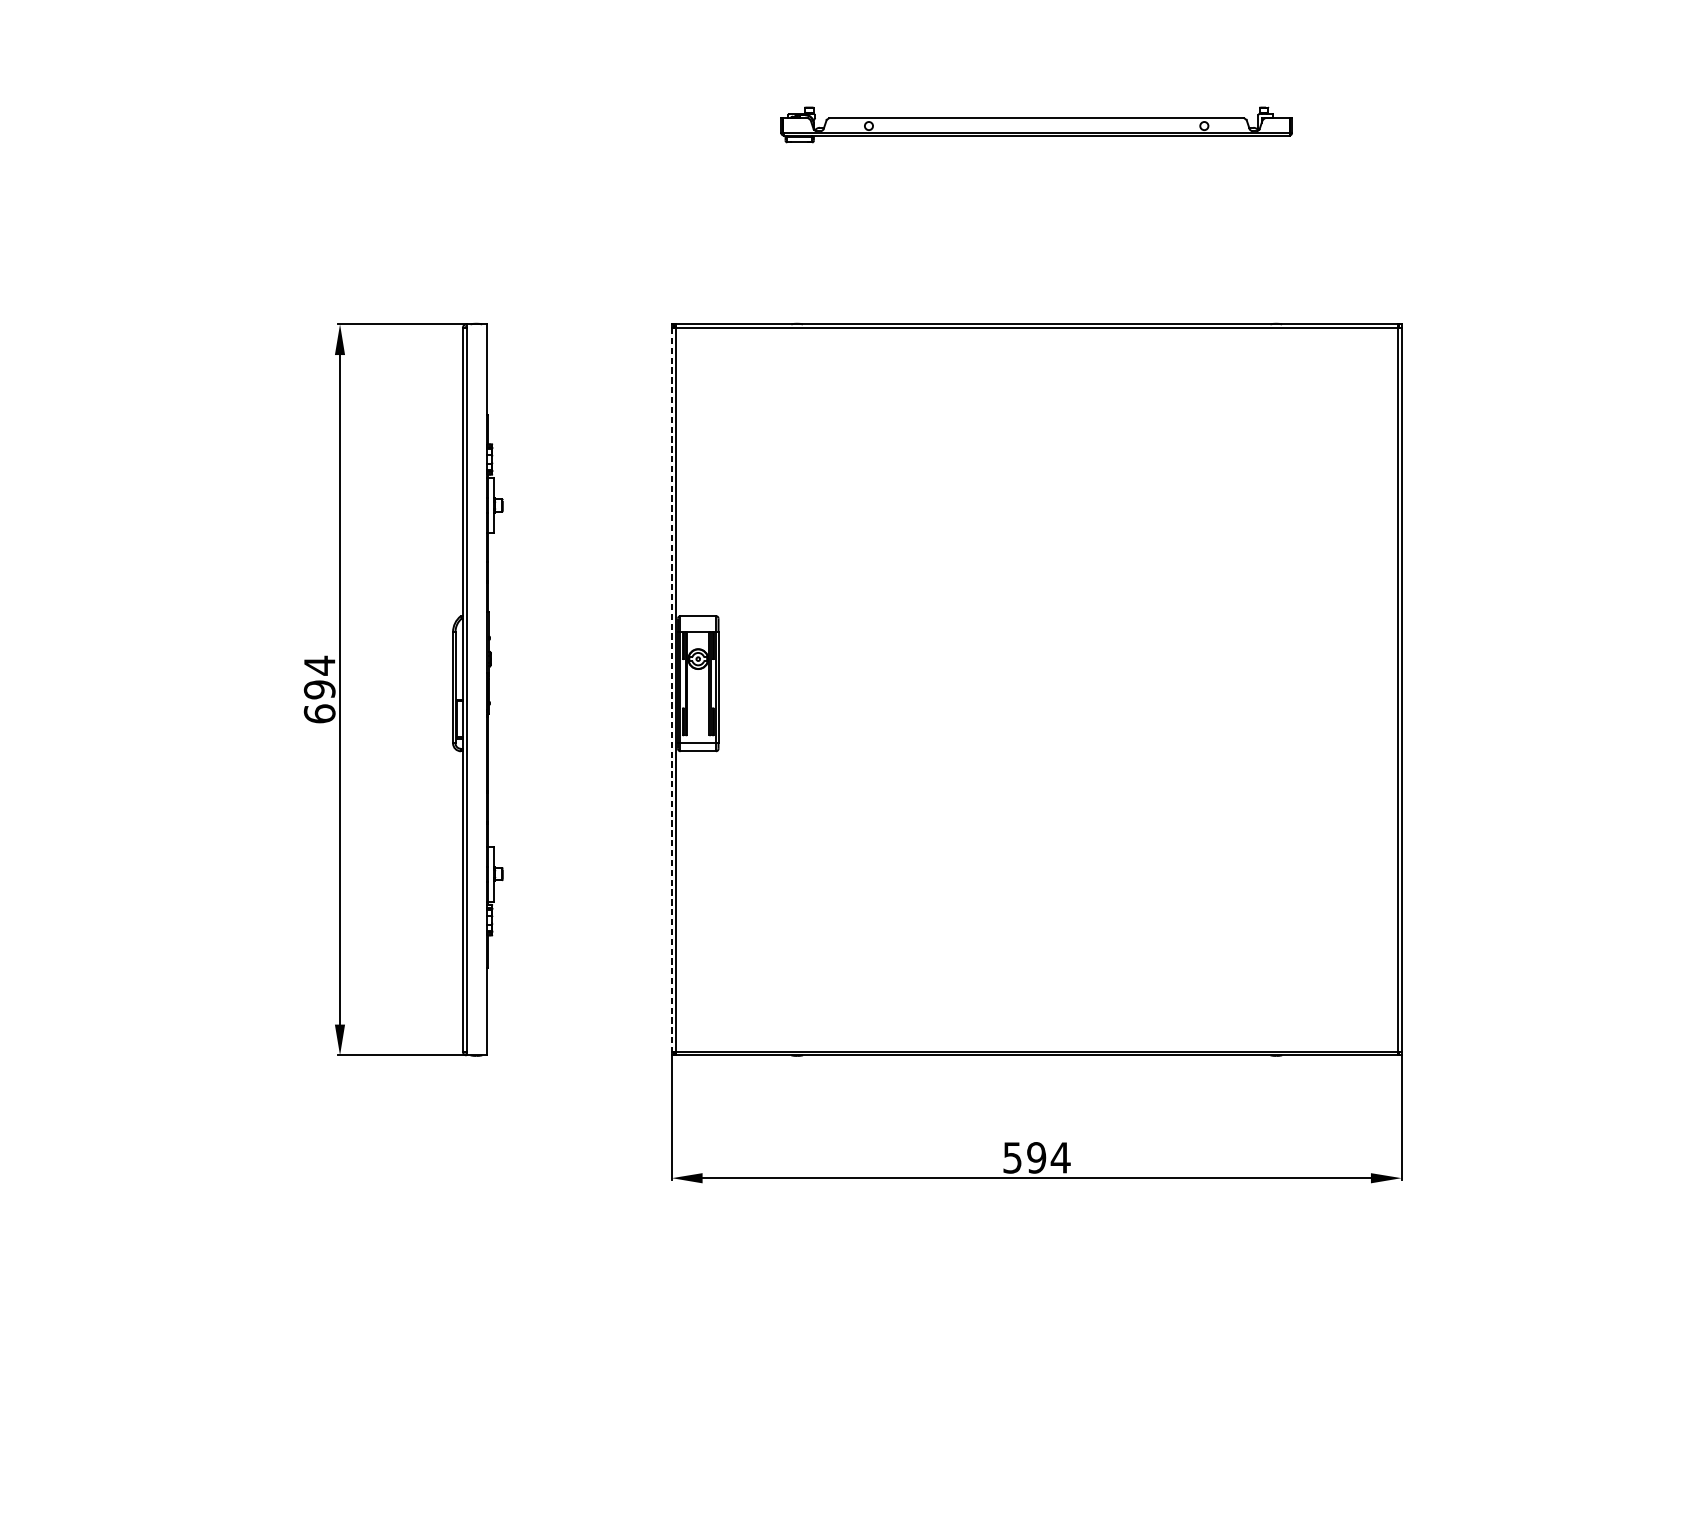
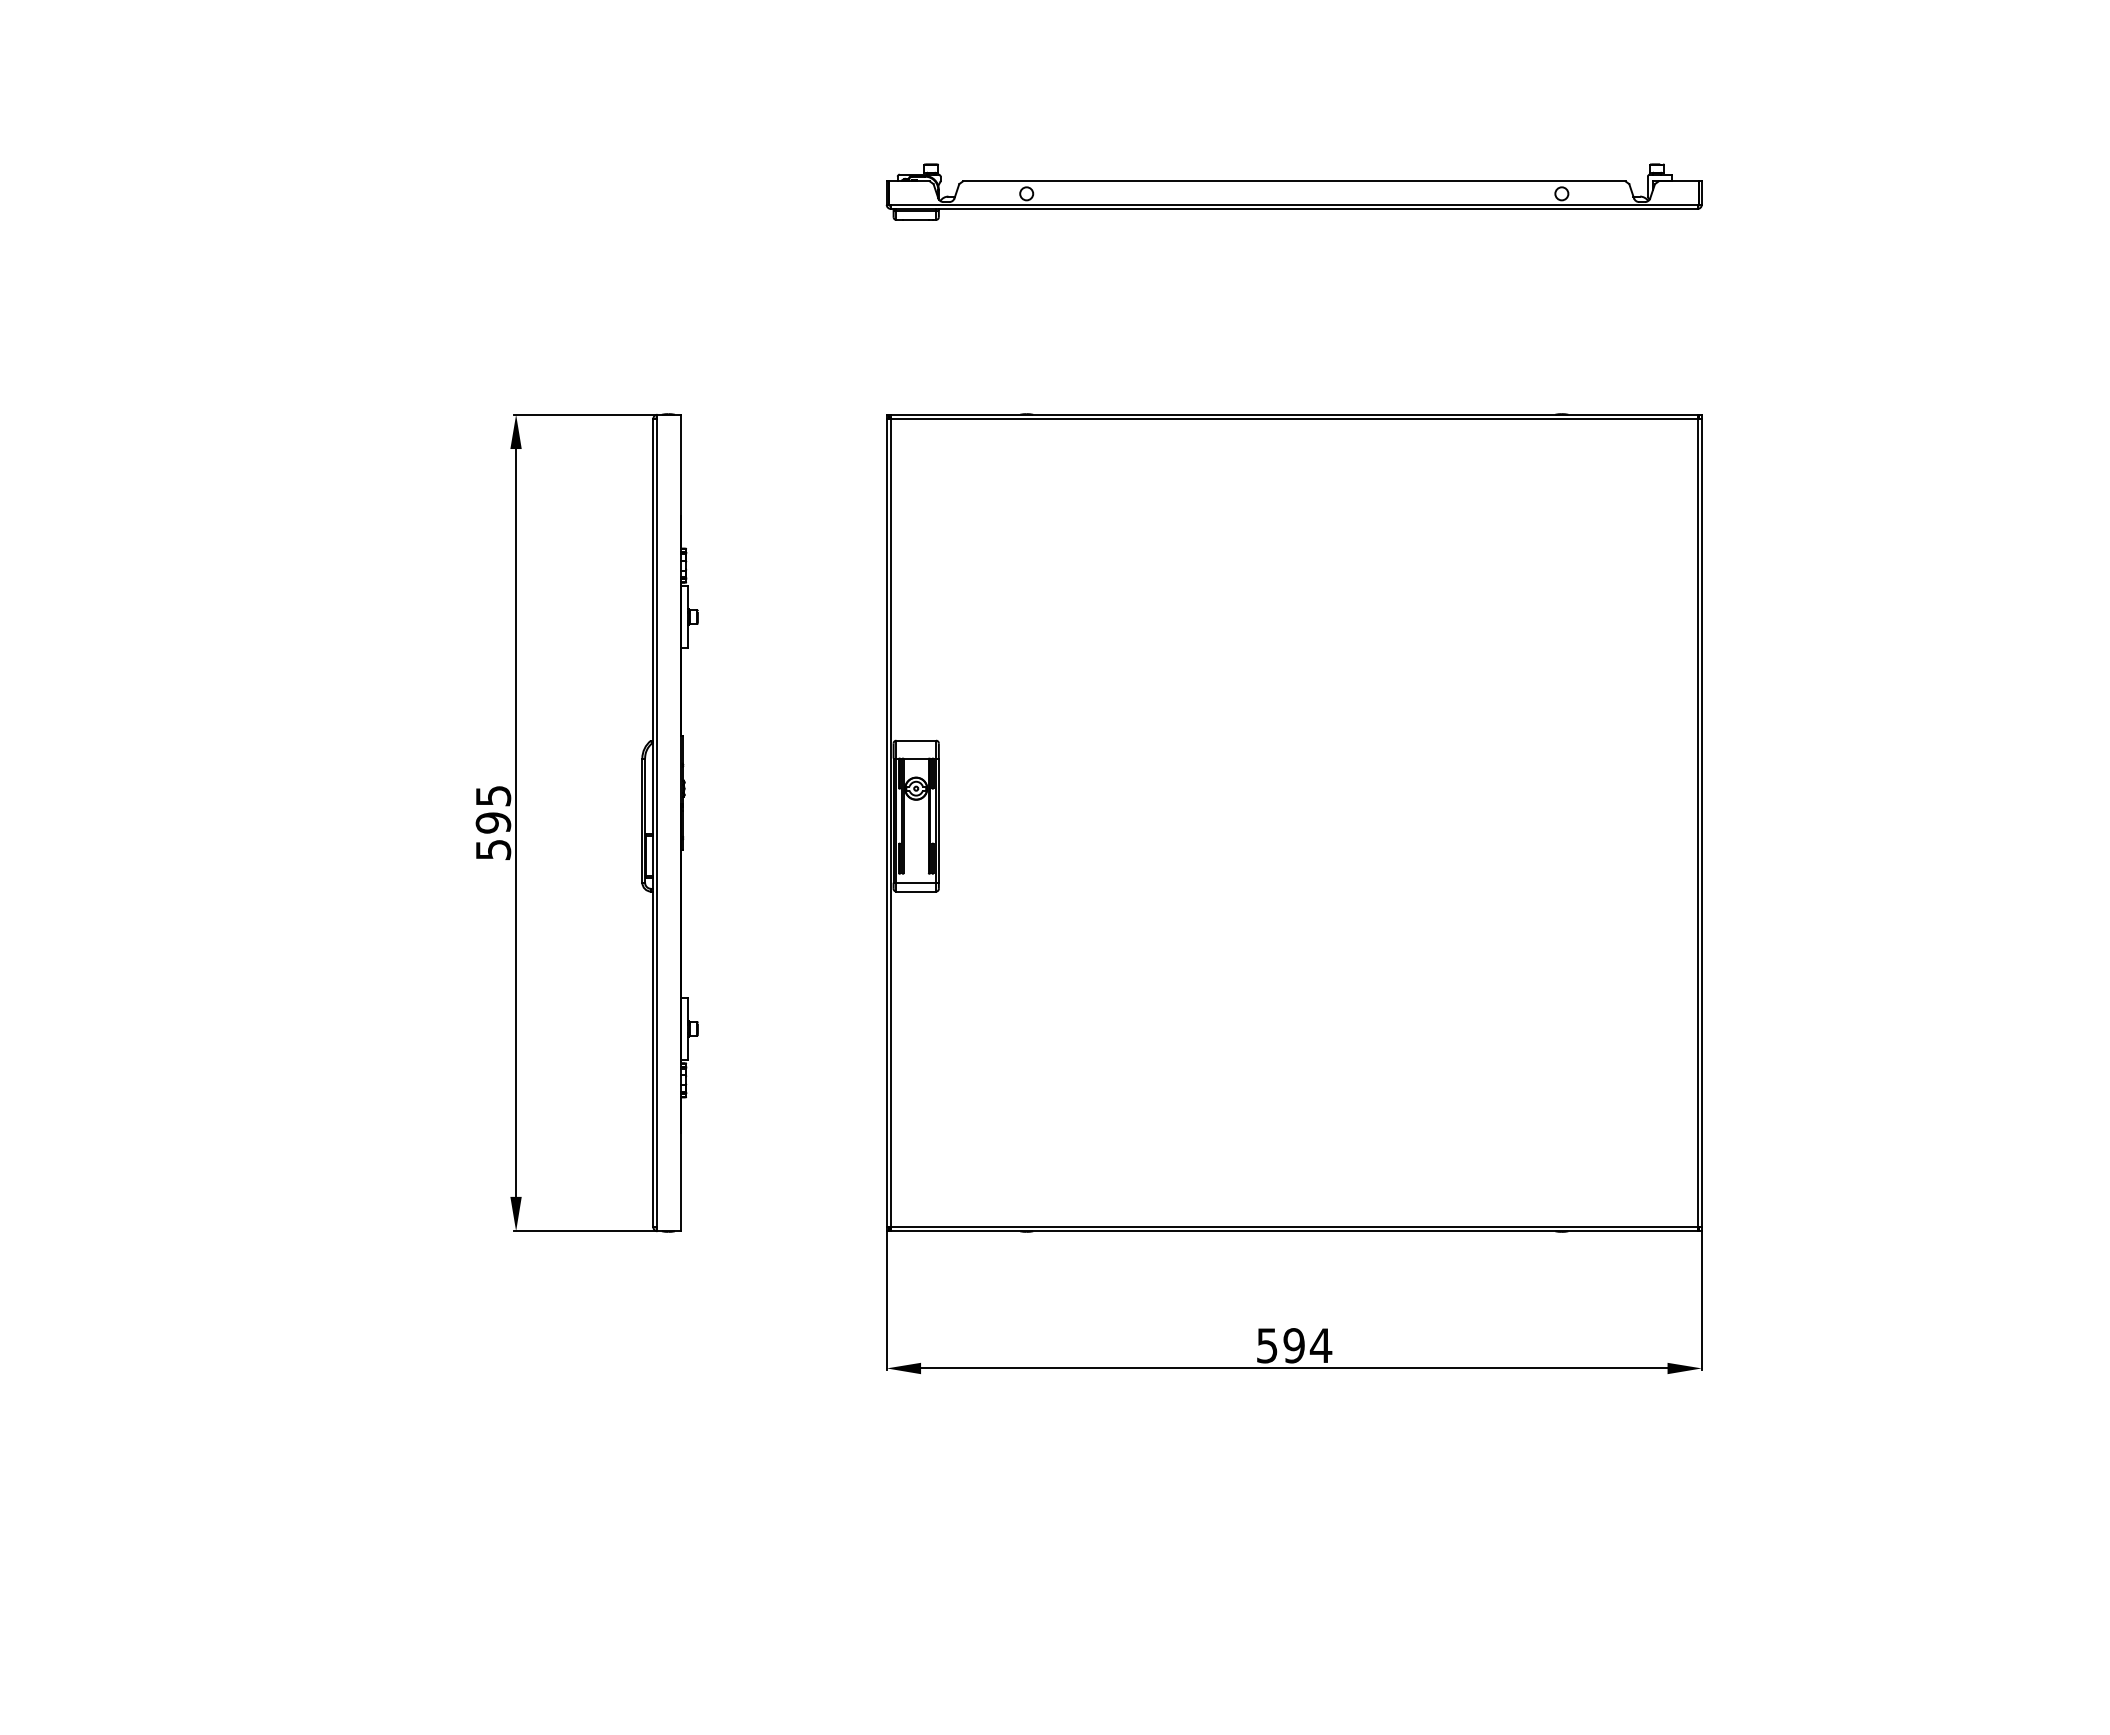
part: (1036, 124) -> (1293, 191), size x1.43
text: (319, 689) -> (493, 822), 694 -> 595
line: (671, 690) -> (886, 823), dashed -> solid

